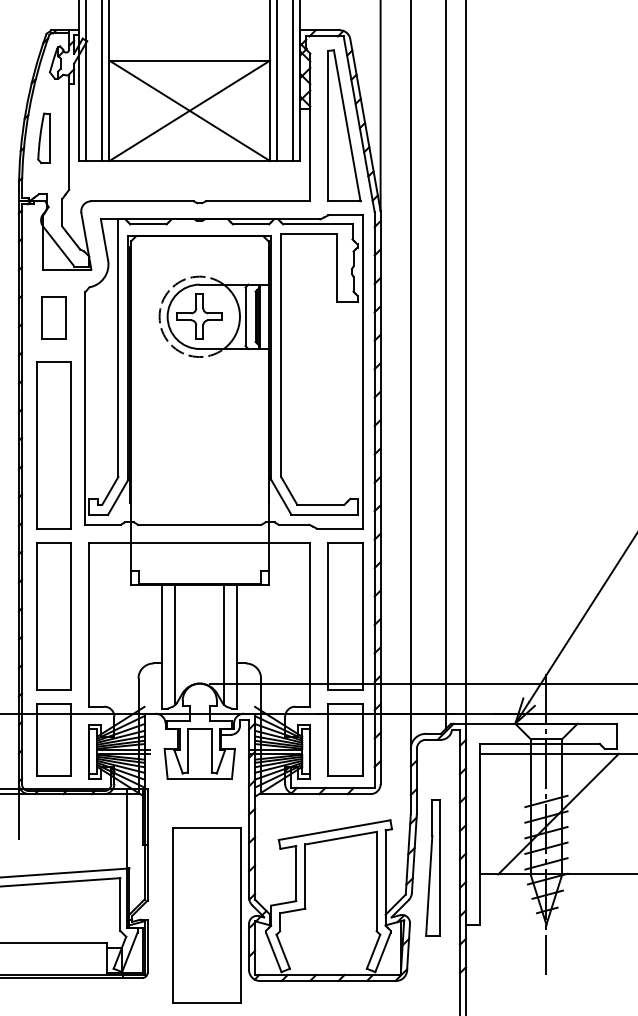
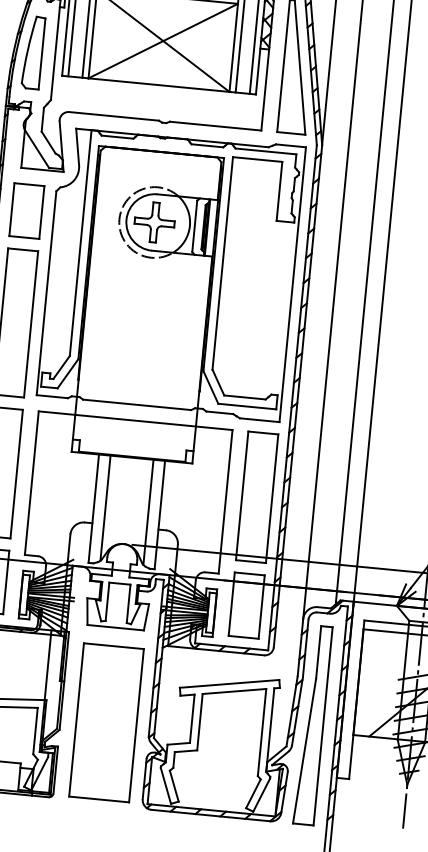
part: (43, 138) -> (32, 52), size x1.67
part: (53, 317) -> (26, 210), size x1.43
part: (432, 867) -> (312, 724), size x1.67
part: (206, 915) -> (106, 722), moved

